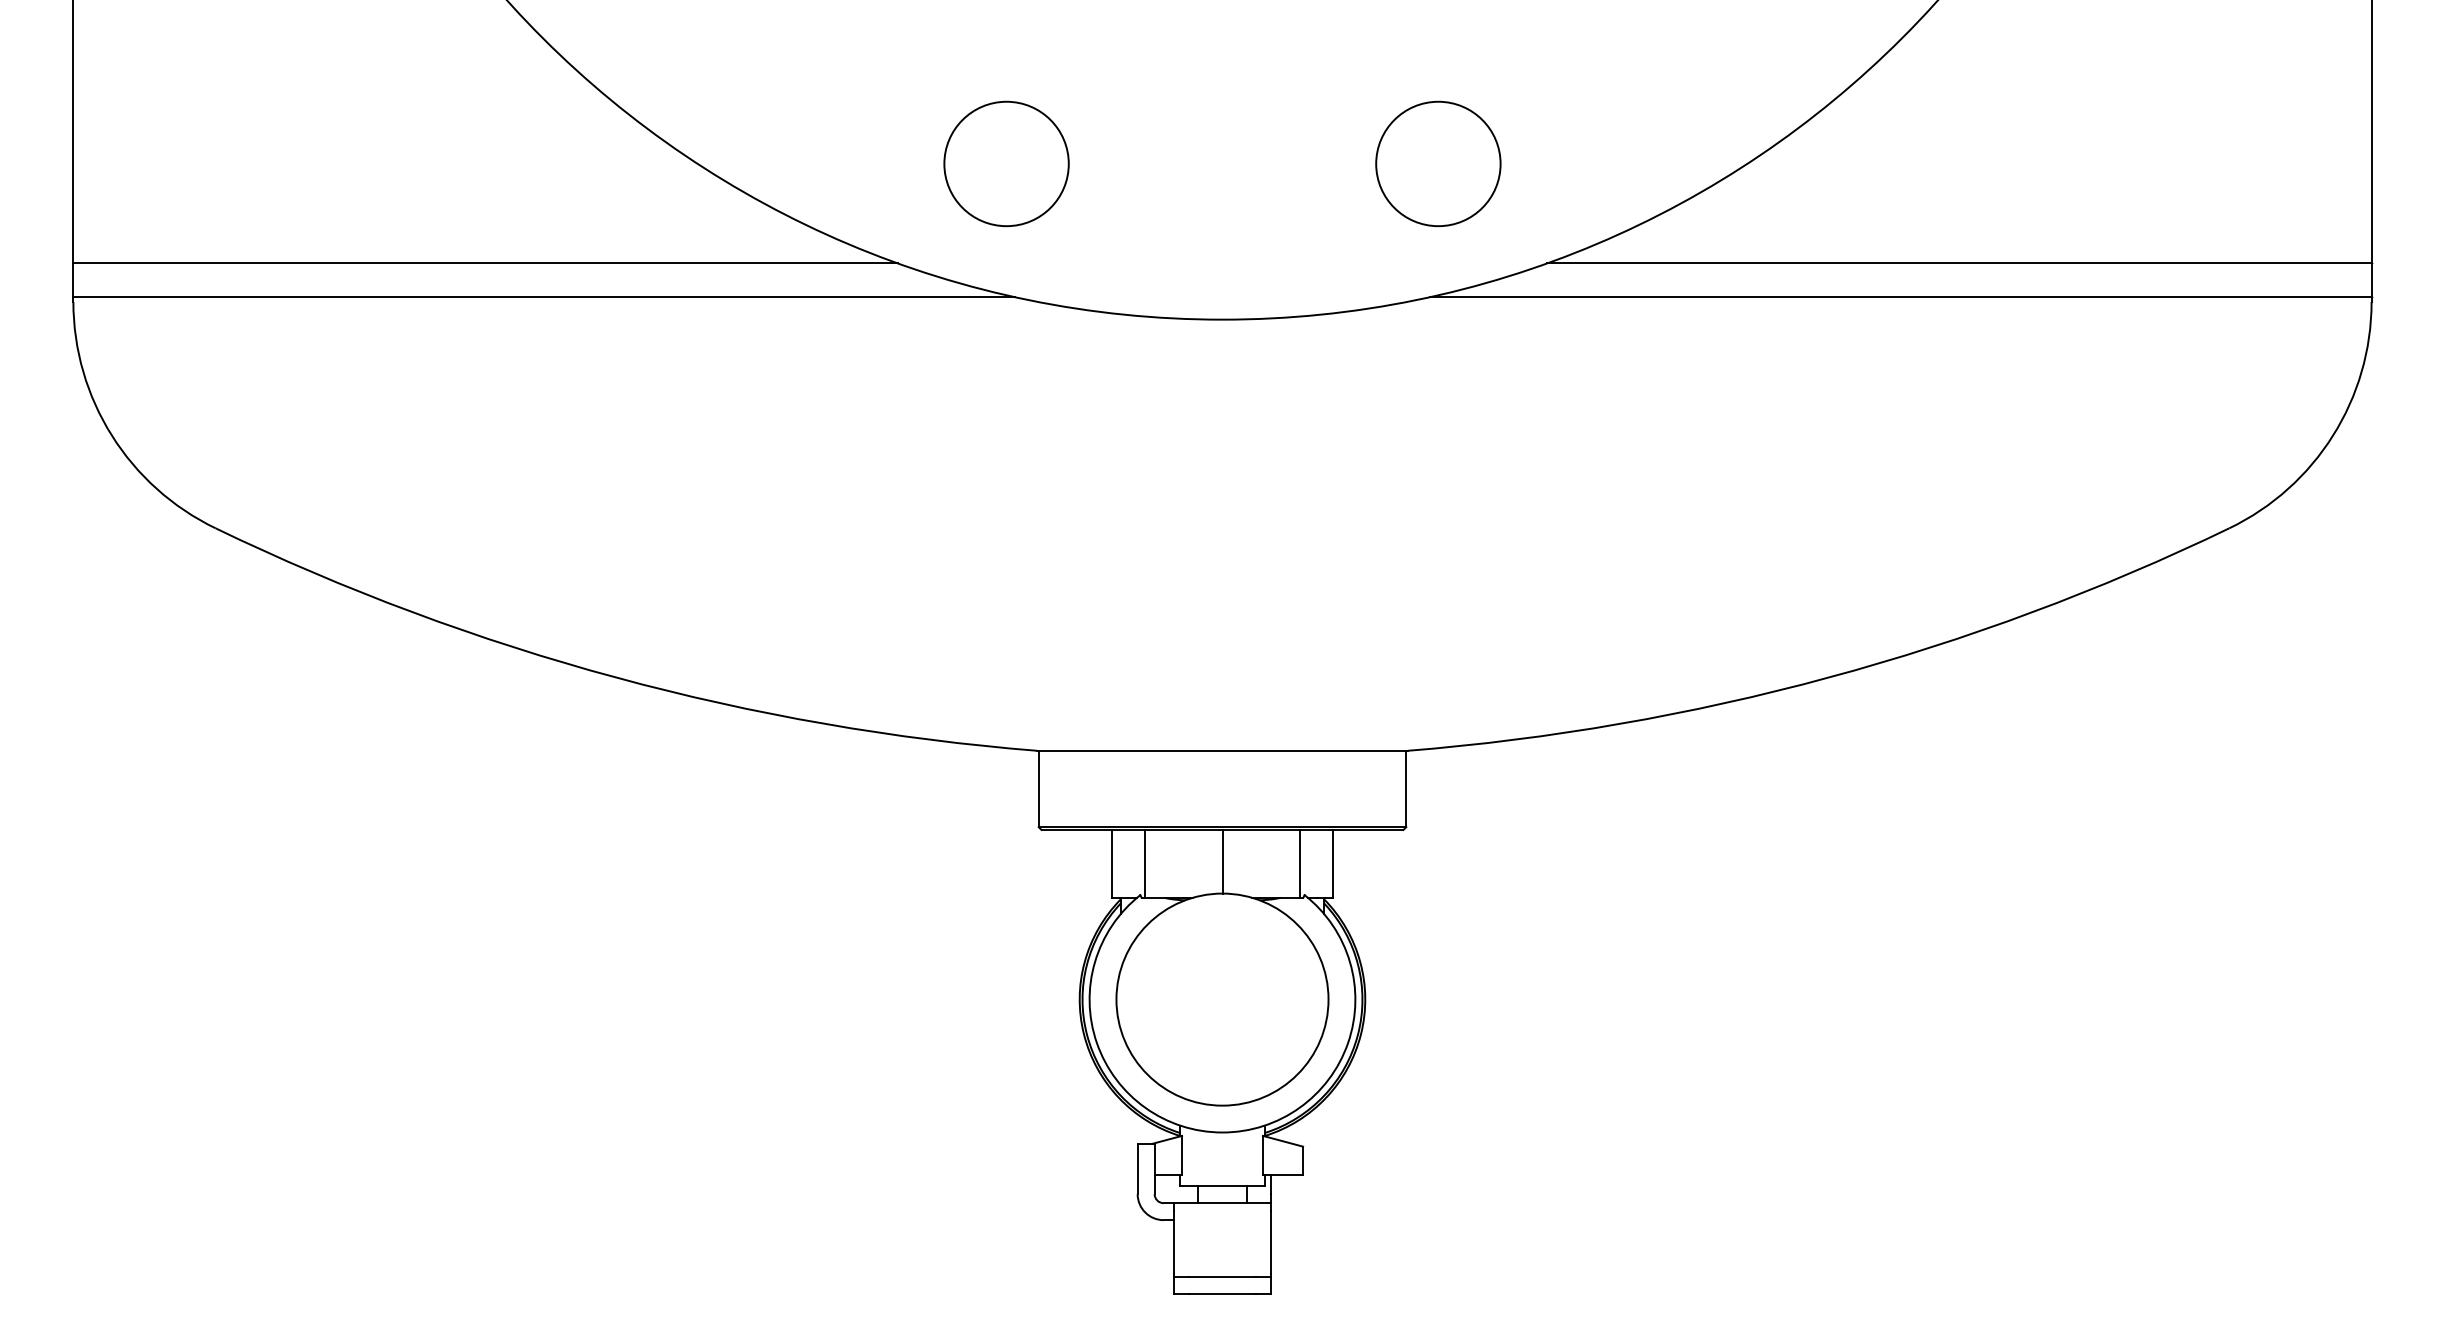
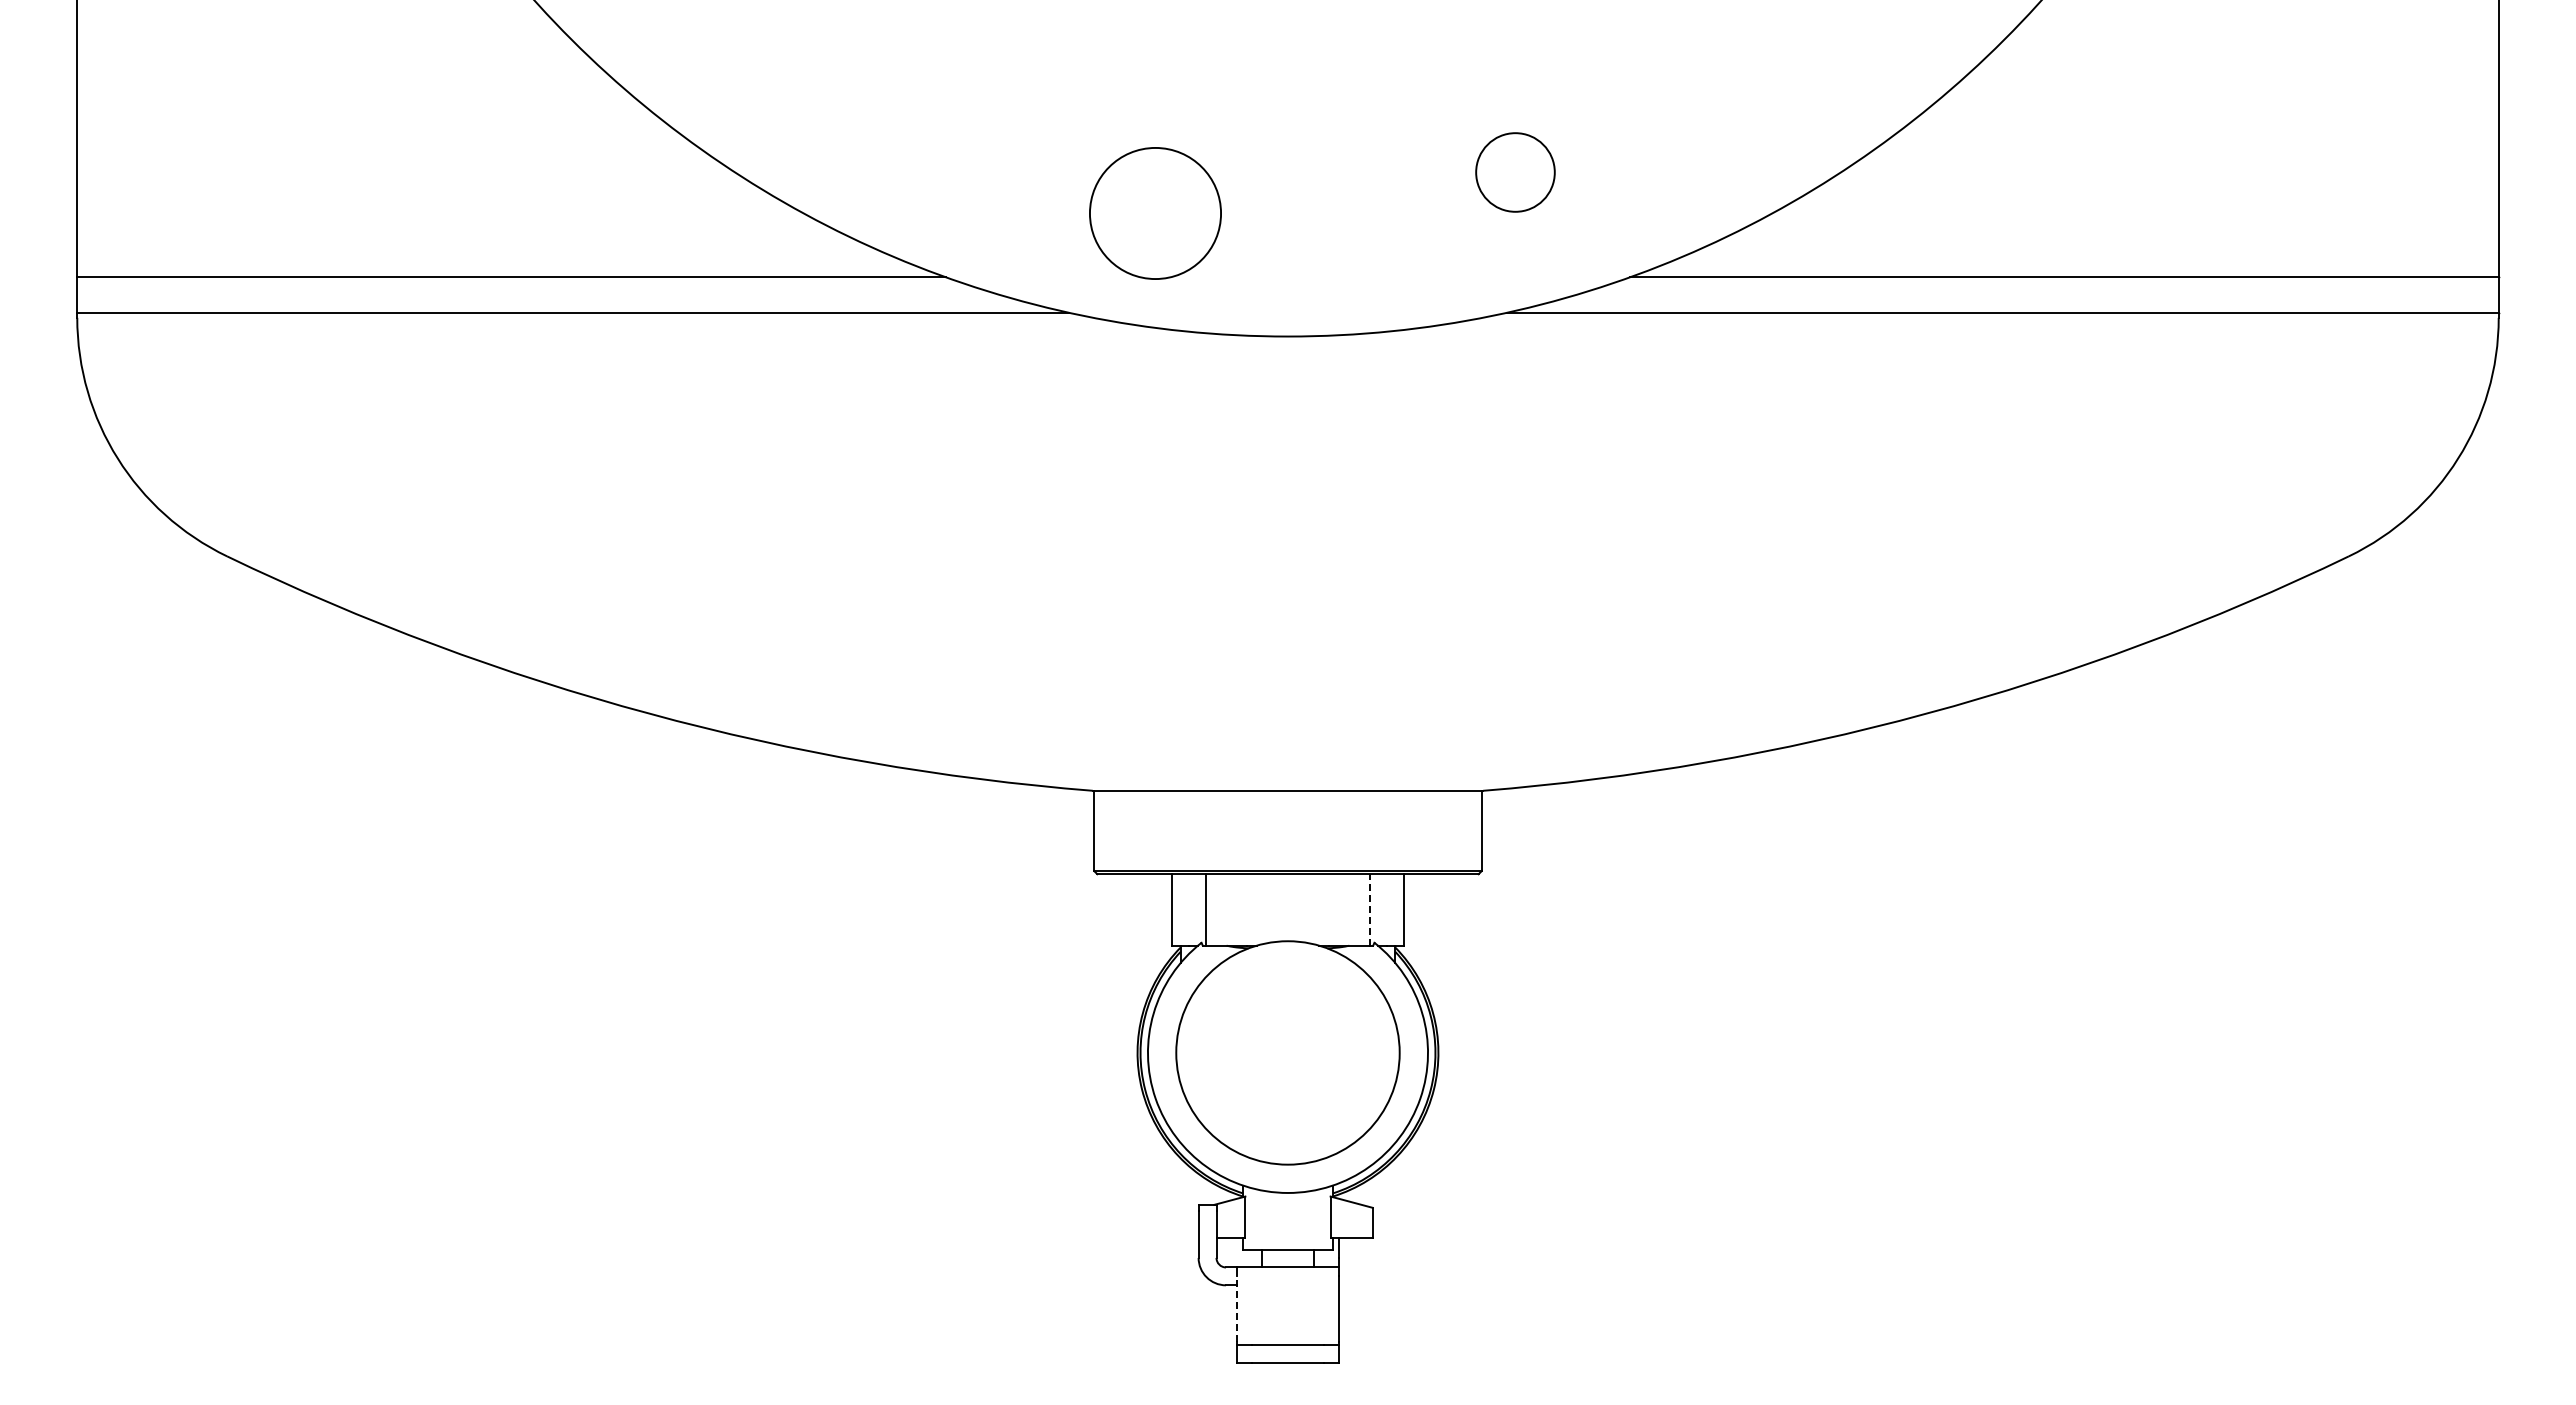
circle: (1006, 163) -> (1155, 213), moved
circle: (1438, 163) -> (1515, 172), size x0.6
line: (1222, 861) -> (1287, 907), removed
line: (1300, 863) -> (1370, 909), solid -> dashed
line: (1174, 1242) -> (1237, 1308), solid -> dashed

